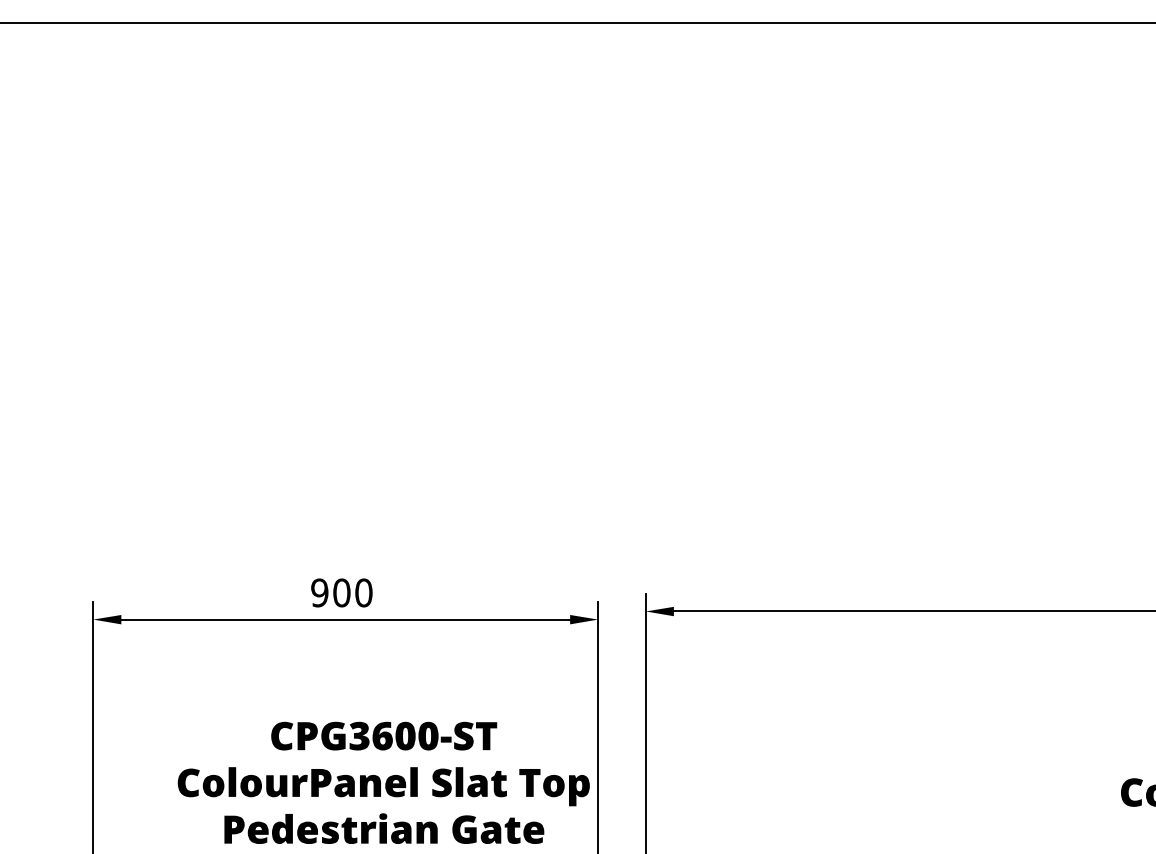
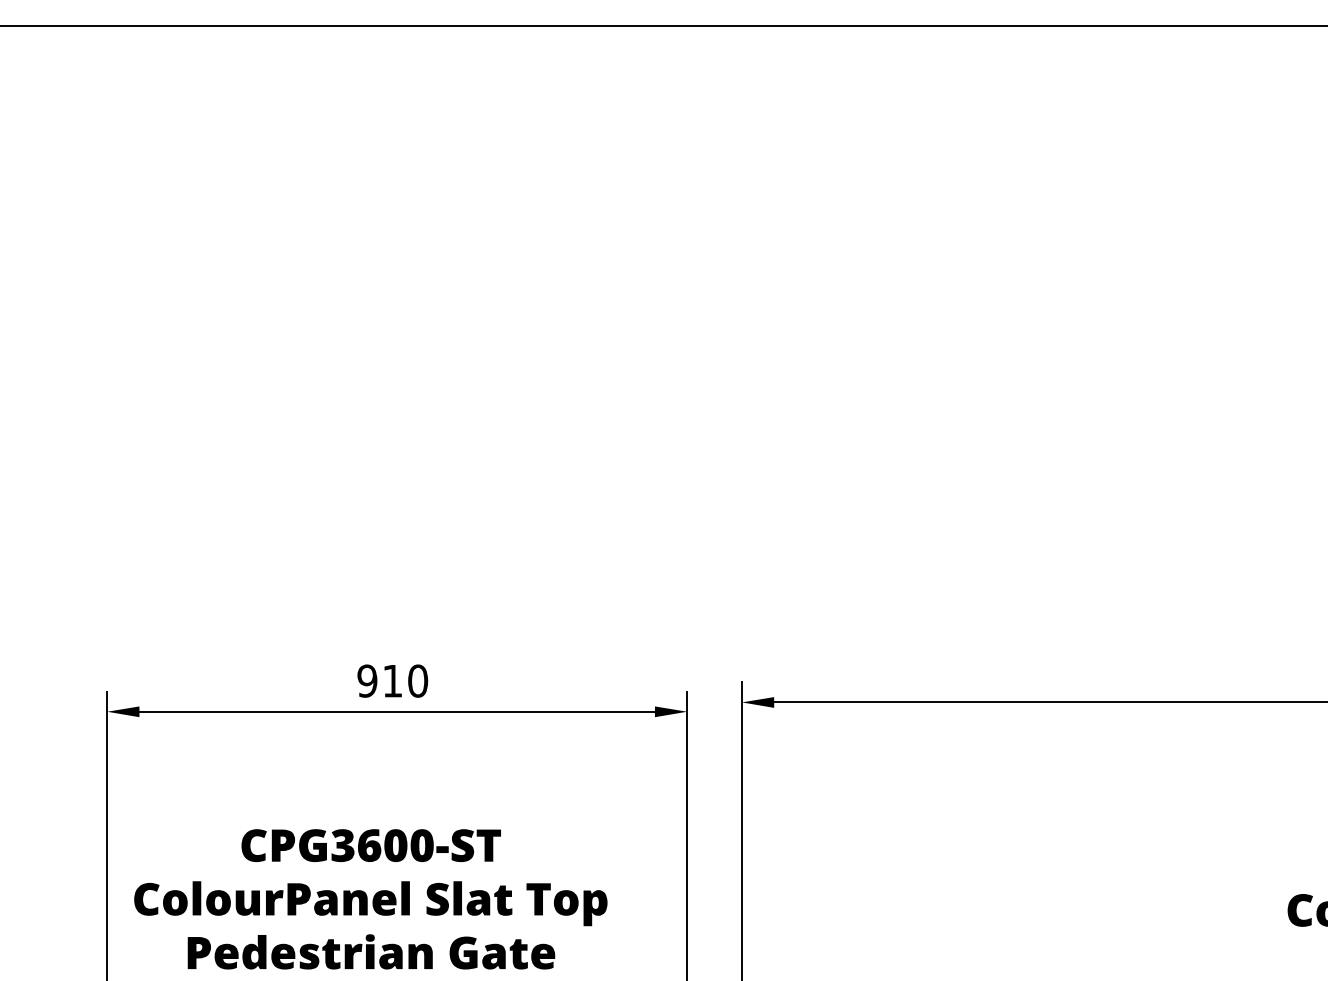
text: (341, 592) -> (392, 680), 900 -> 910
text: (383, 782) -> (370, 898), moved

